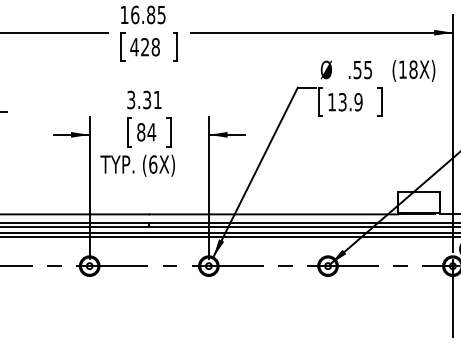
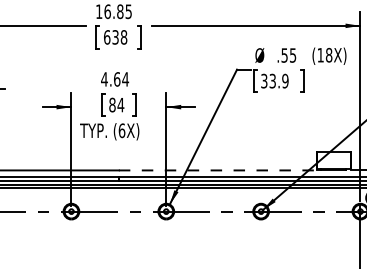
text: (138, 47) -> (110, 37), 428 -> 638
text: (145, 100) -> (115, 79), 3.31 -> 4.64
text: (332, 101) -> (264, 80), 13.9 -> 33.9
line: (273, 214) -> (217, 170), solid -> dashed

